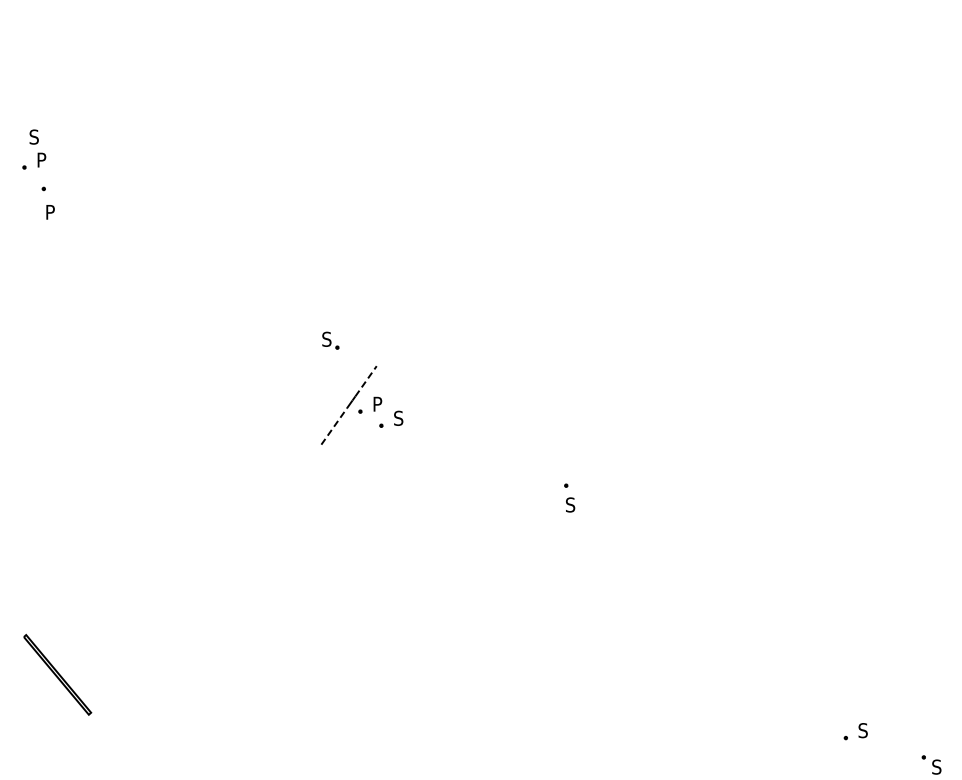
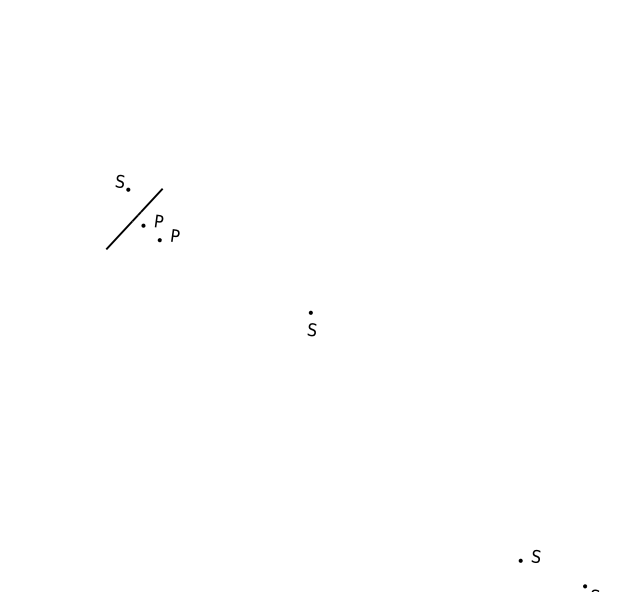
part: (330, 340) -> (123, 182), moved
line: (366, 380) -> (152, 199), dashed -> solid
text: (398, 417) -> (175, 235), S -> P
line: (334, 426) -> (119, 235), dashed -> solid

